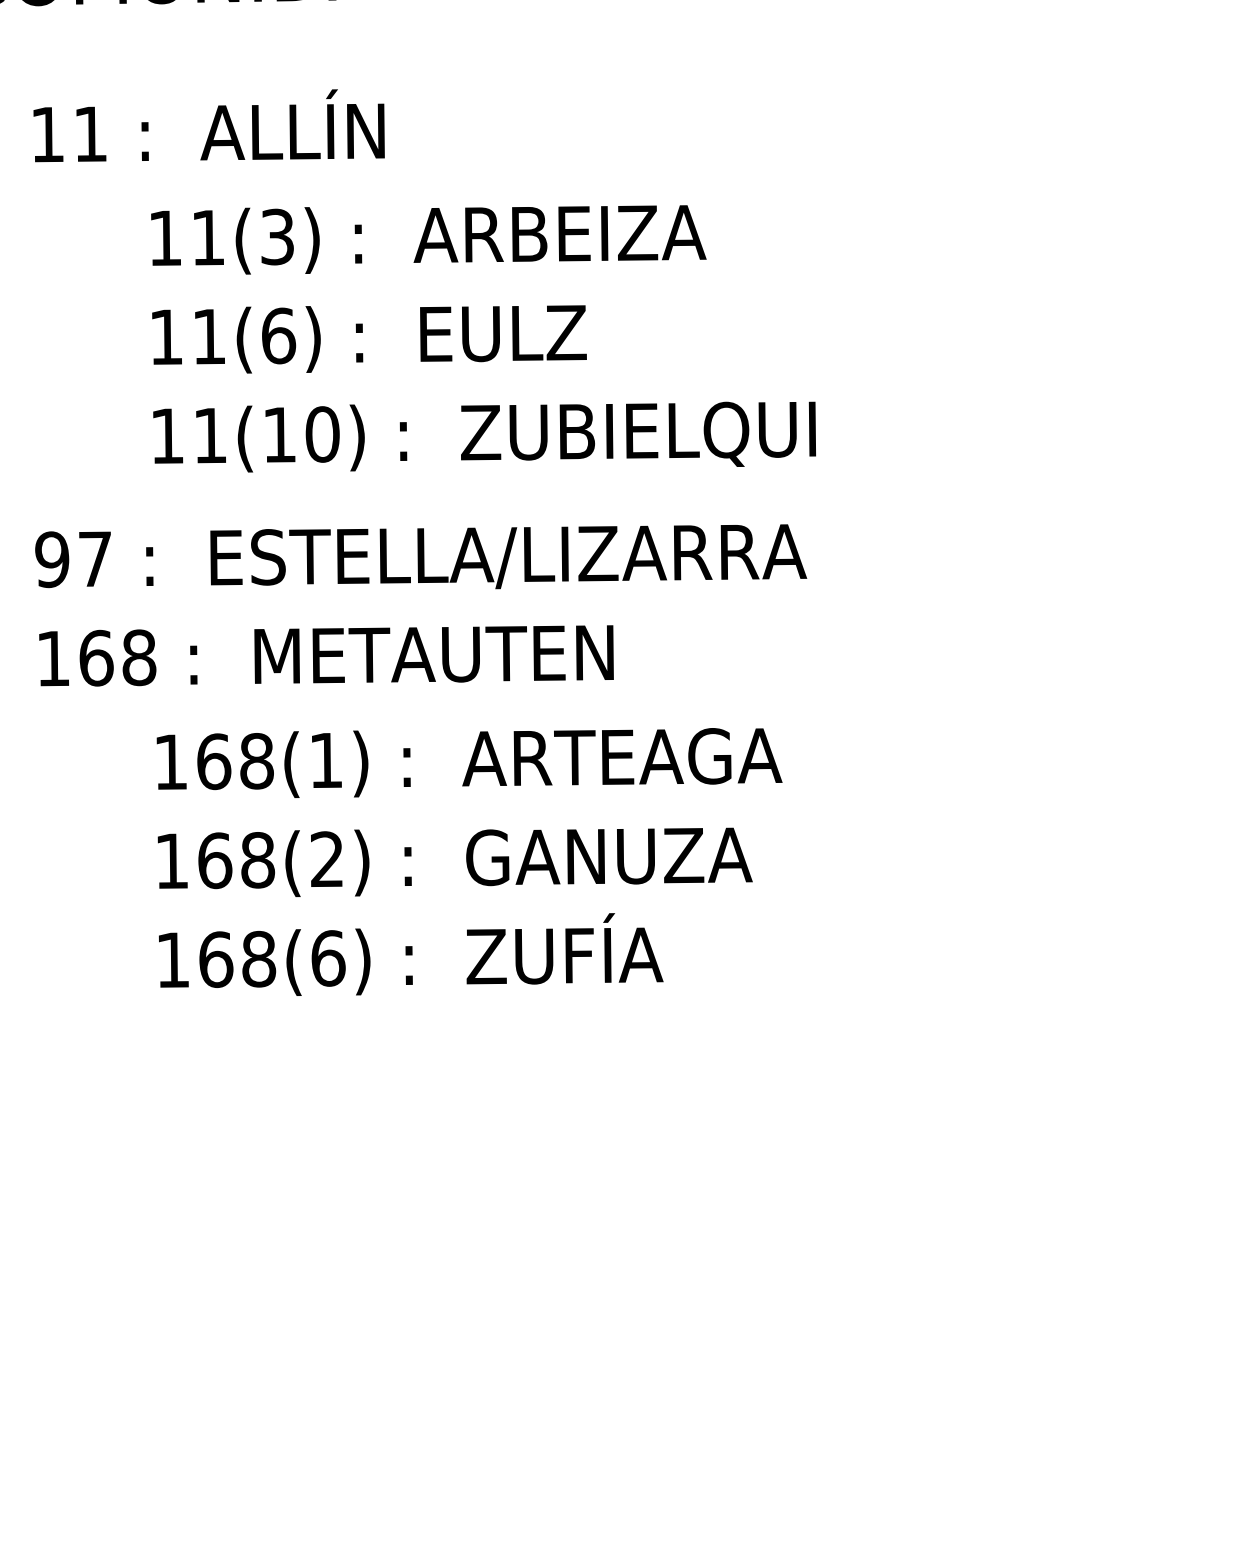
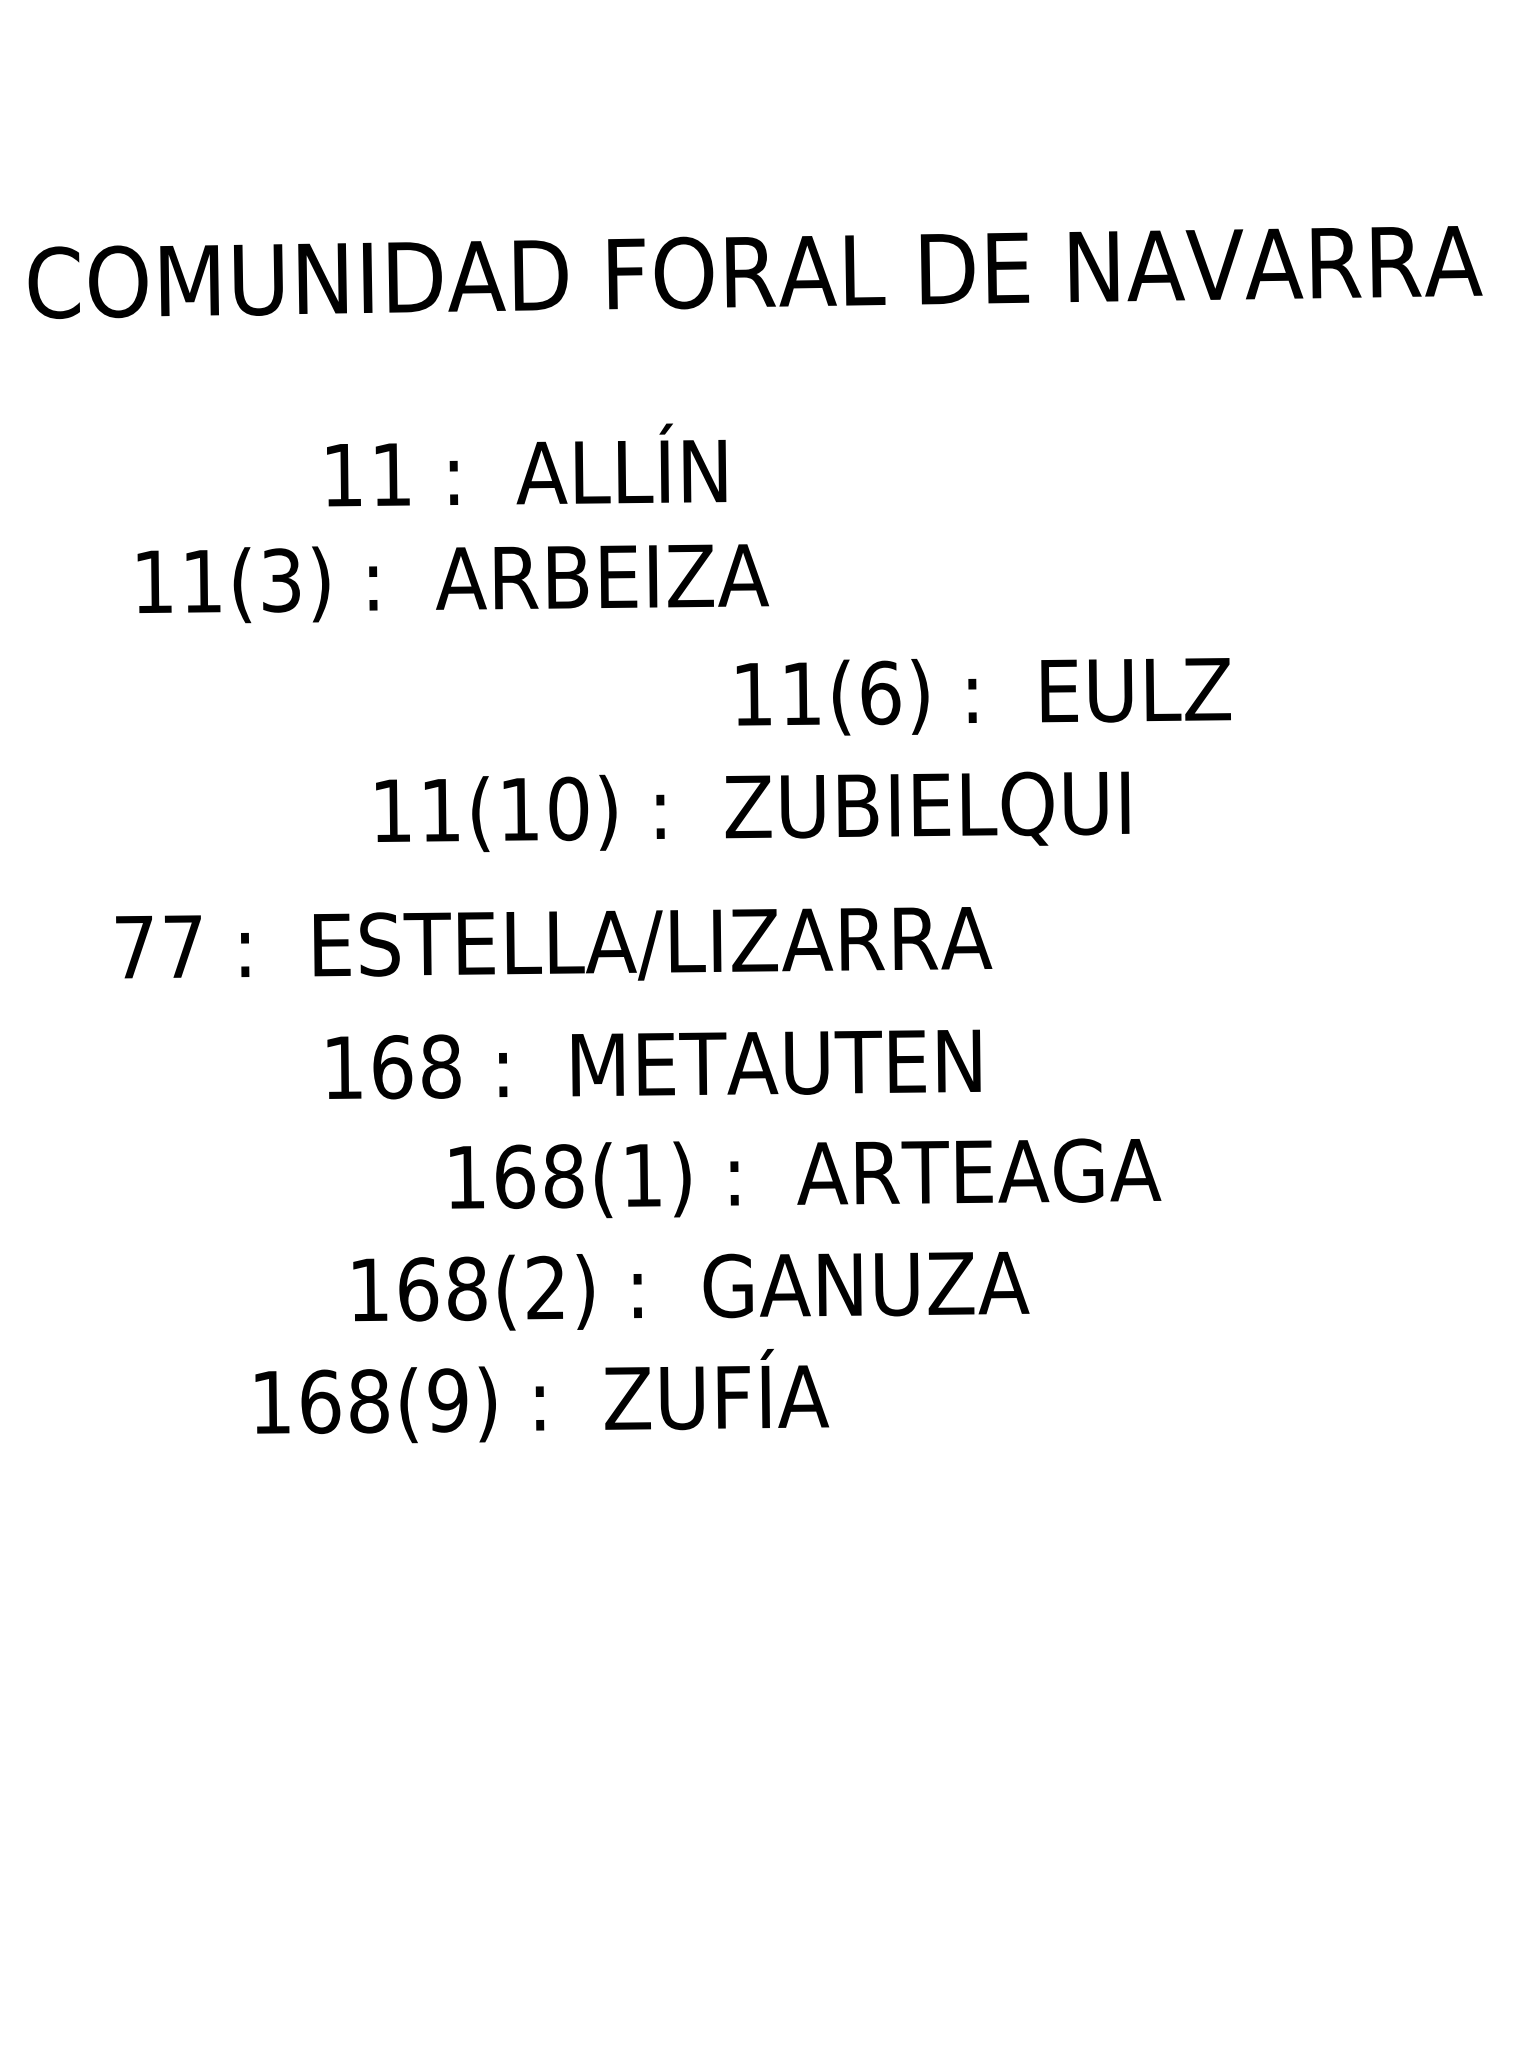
text: (209, 125) -> (526, 464), moved
text: (428, 239) -> (452, 583), moved
text: (369, 339) -> (983, 696), moved
text: (484, 436) -> (752, 811), moved
text: (51, 559) -> (133, 947), 97 -> 77
text: (326, 655) -> (653, 1064), moved
text: (469, 763) -> (805, 1178), moved
text: (455, 861) -> (691, 1290), moved
text: (327, 958) -> (447, 1400), 168(6) -> 168(9)

